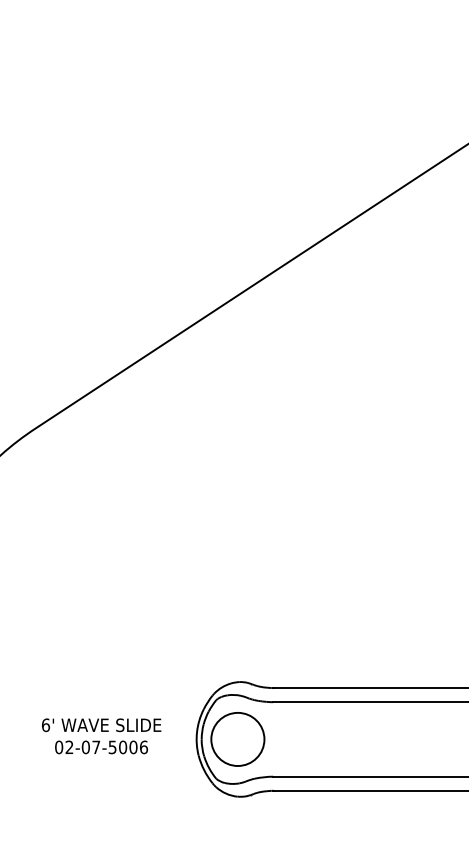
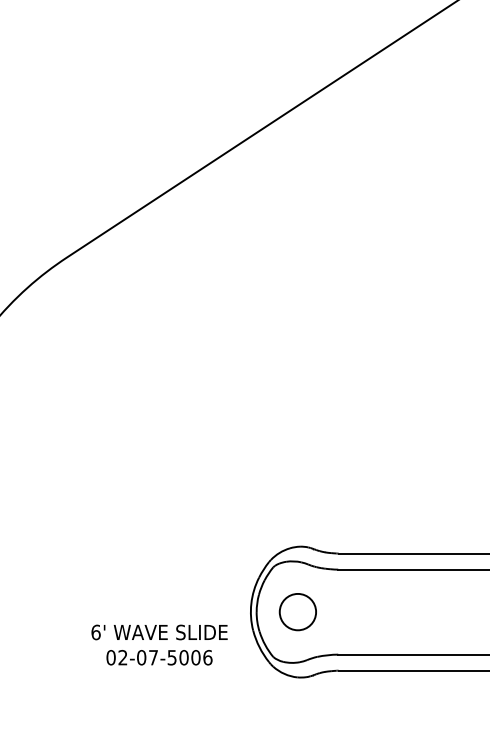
text: (101, 736) -> (159, 645), moved
circle: (237, 738) -> (297, 611), size x0.6

